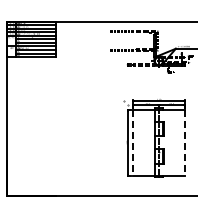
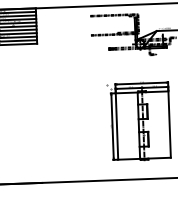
line: (132, 143) -> (116, 127), dashed -> solid
line: (185, 143) -> (169, 125), dashed -> solid

